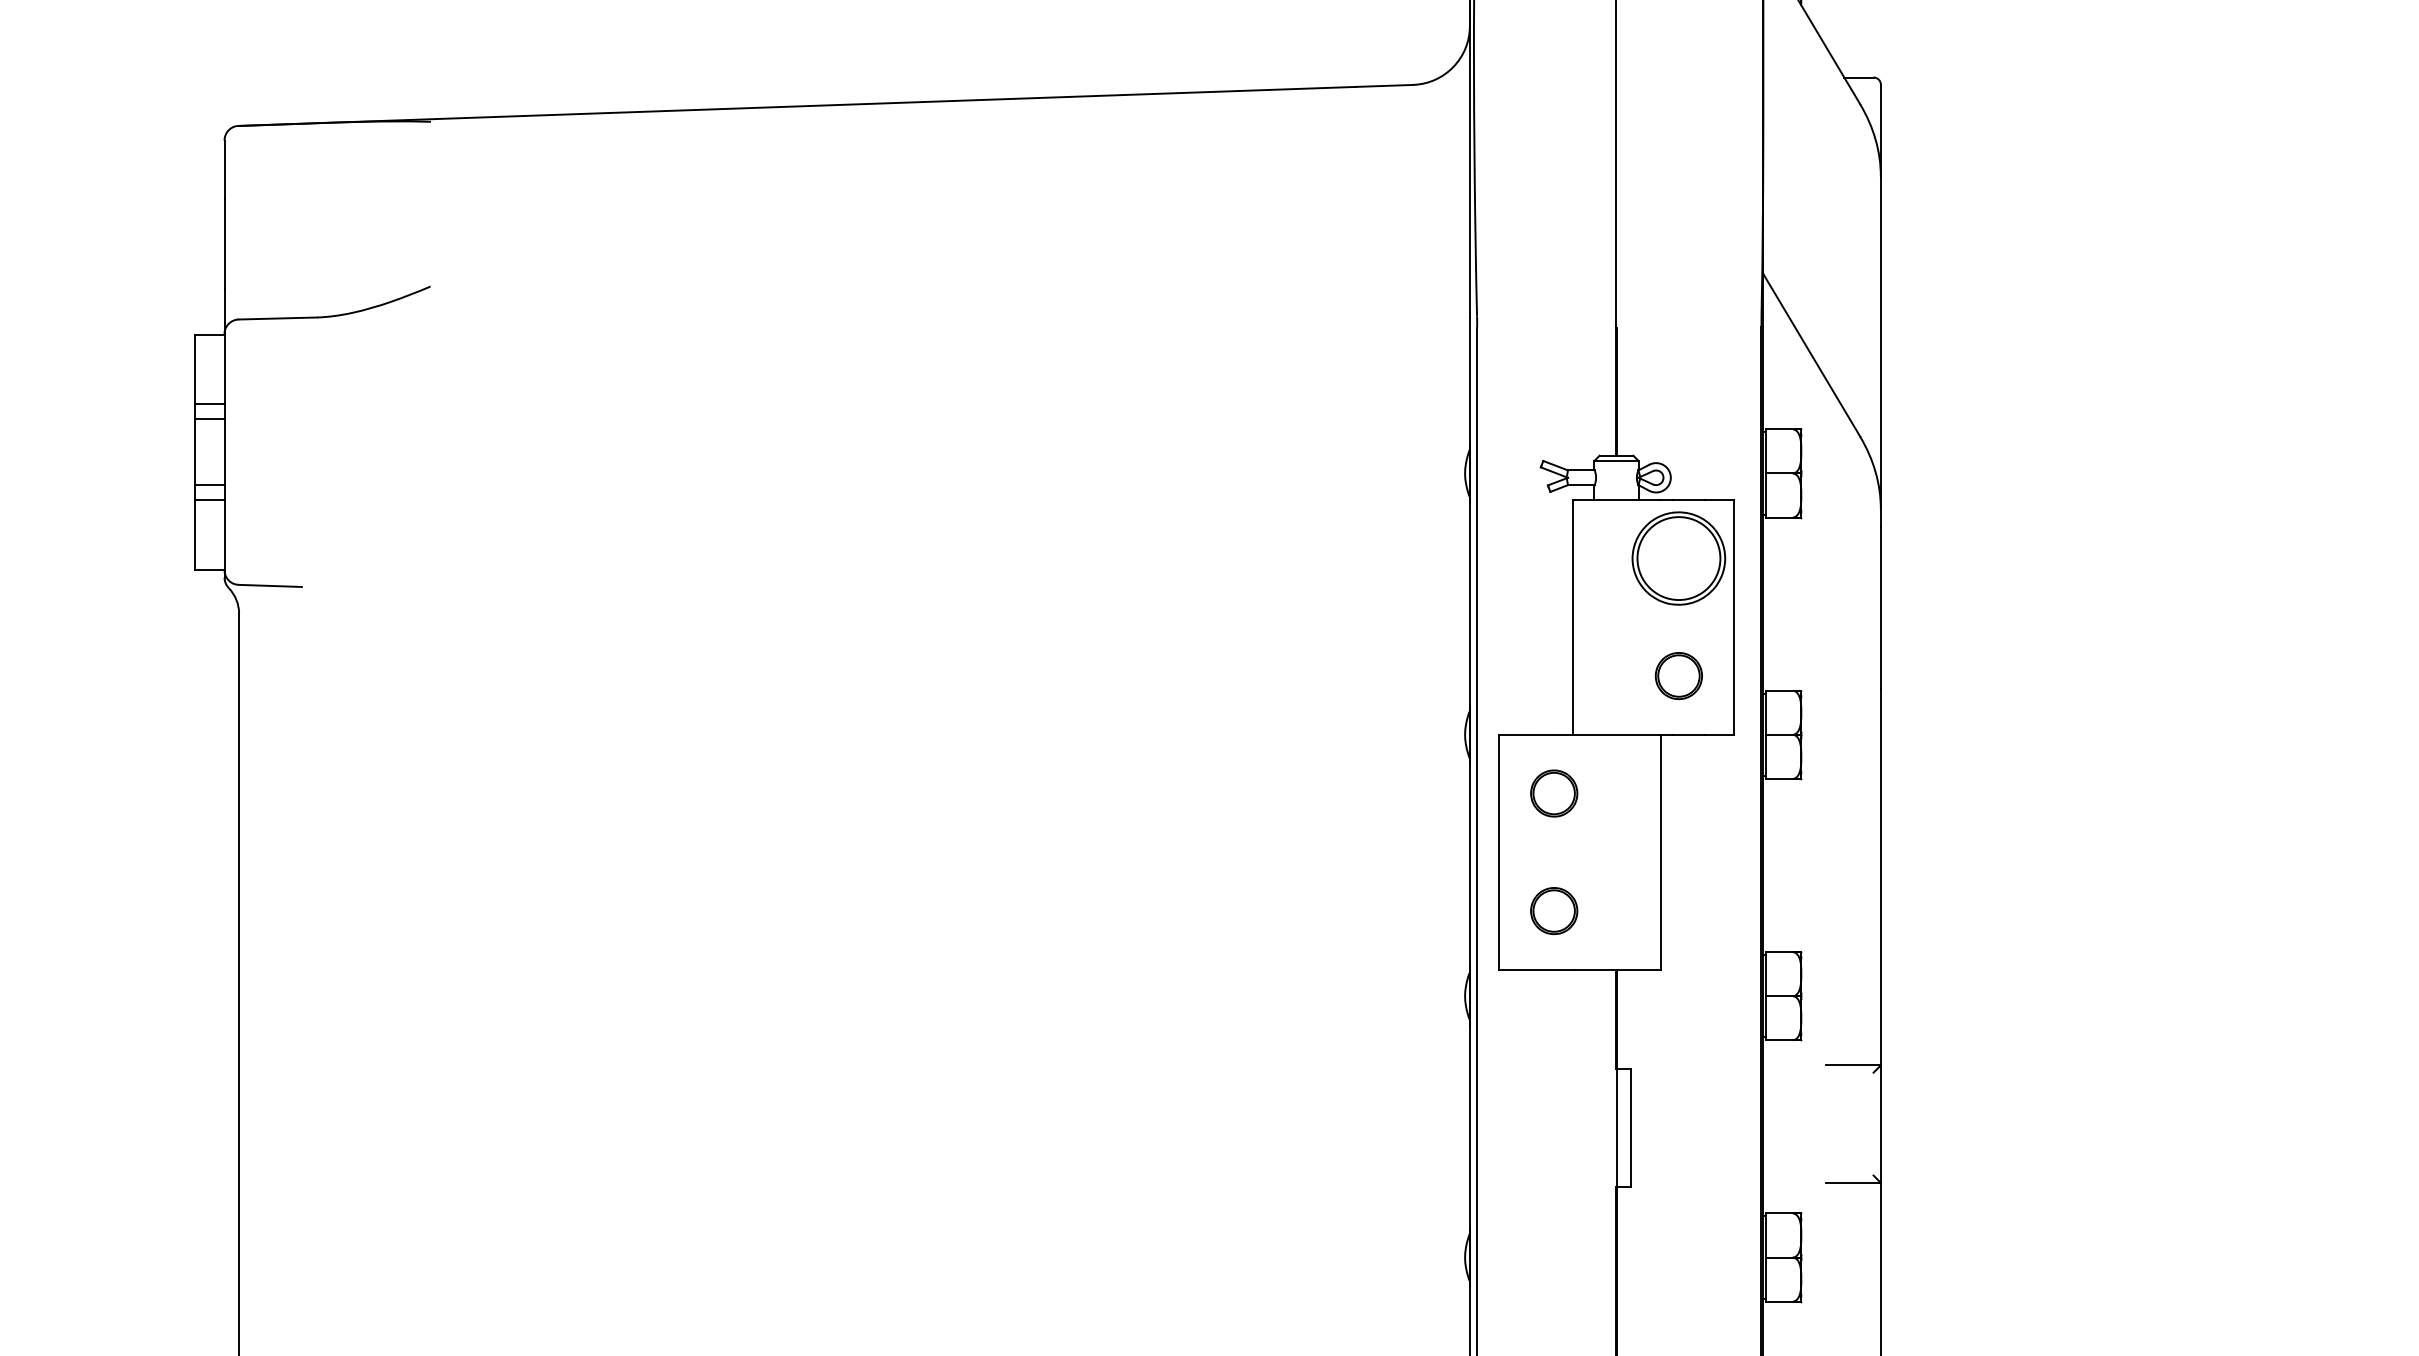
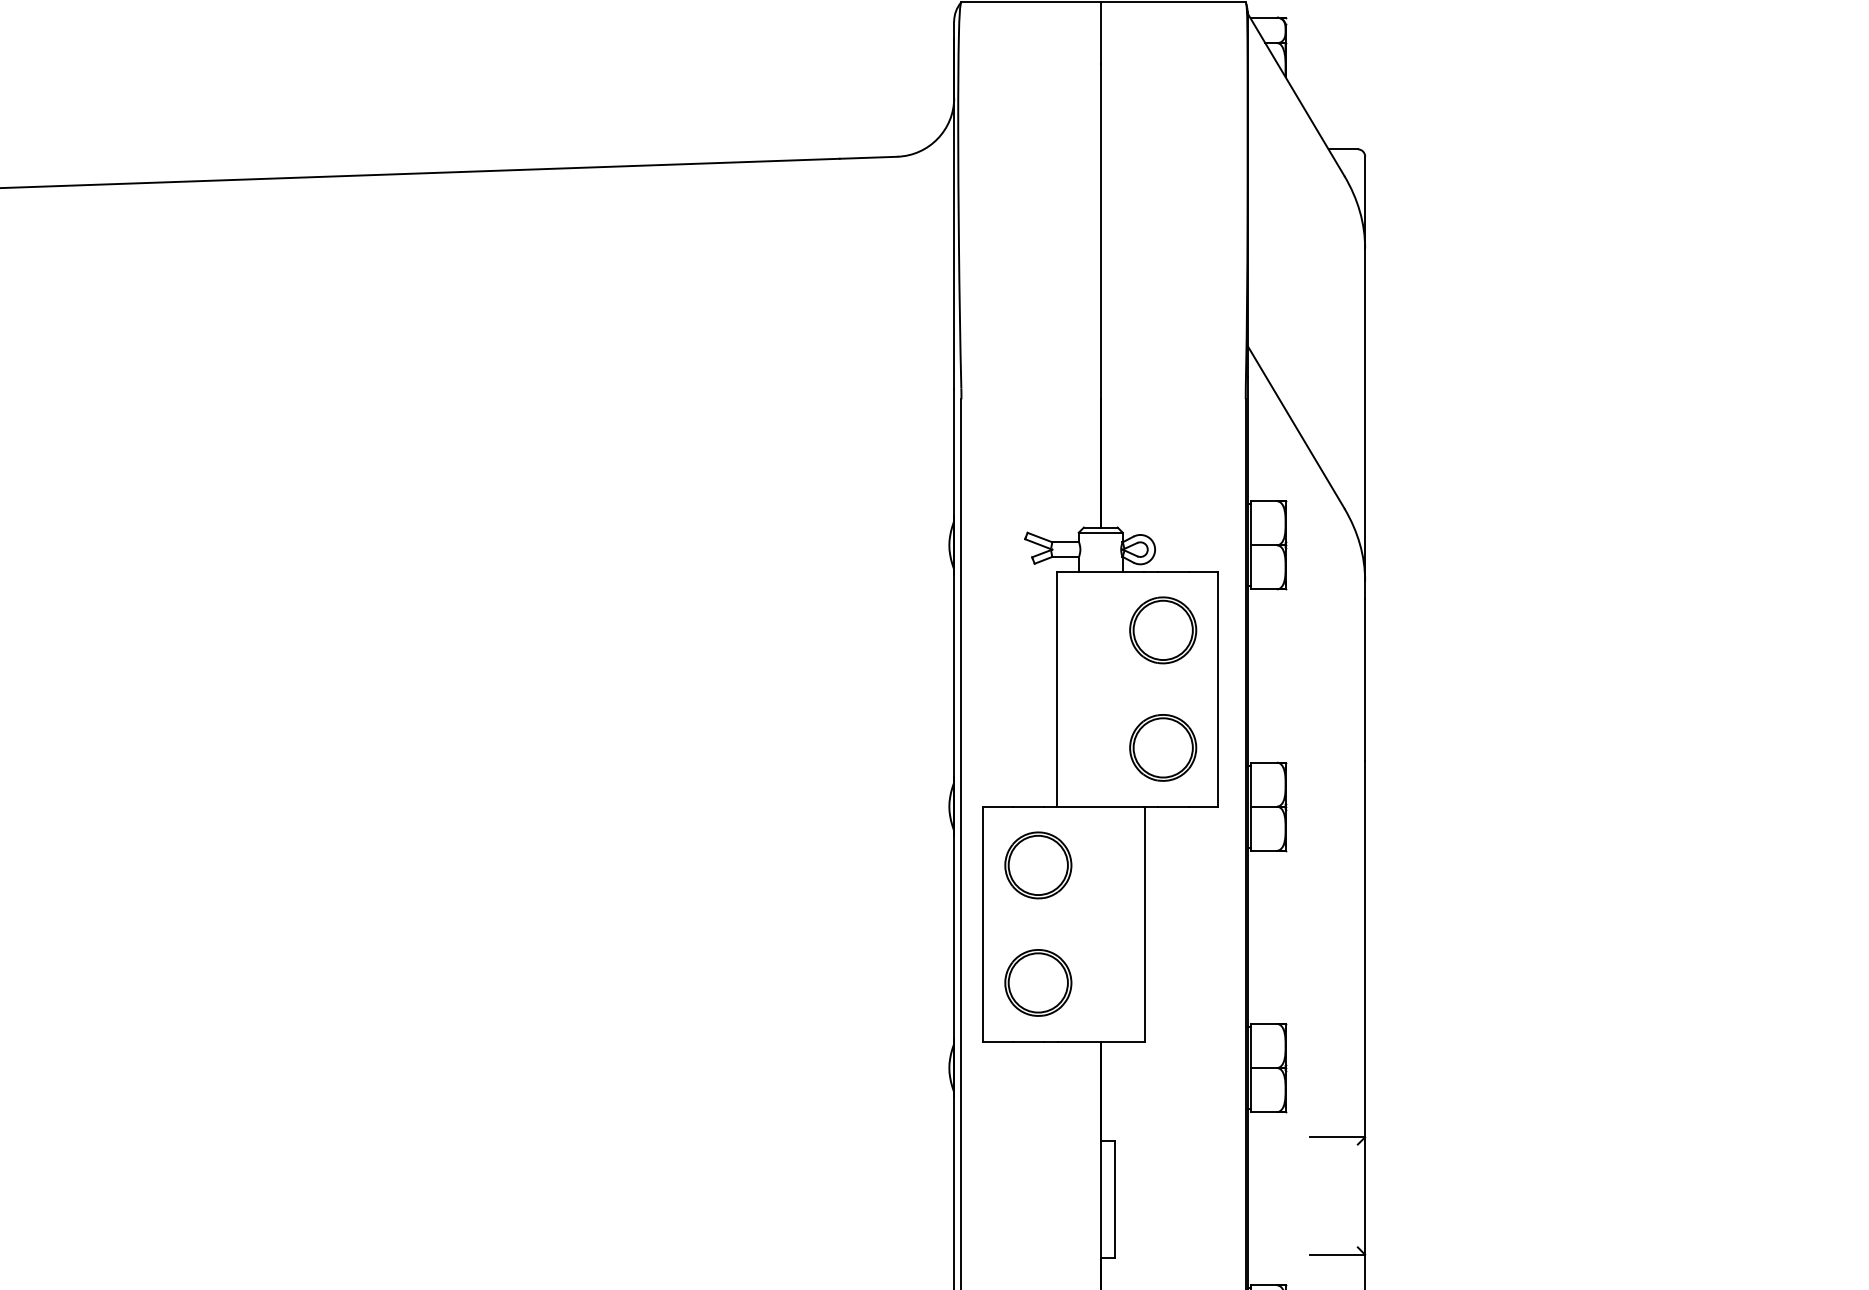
part: (1678, 558) -> (1162, 630), size x0.71
part: (1678, 675) -> (1162, 747), size x1.43
part: (1554, 793) -> (1038, 865), size x1.43
part: (1554, 910) -> (1038, 982), size x1.43

